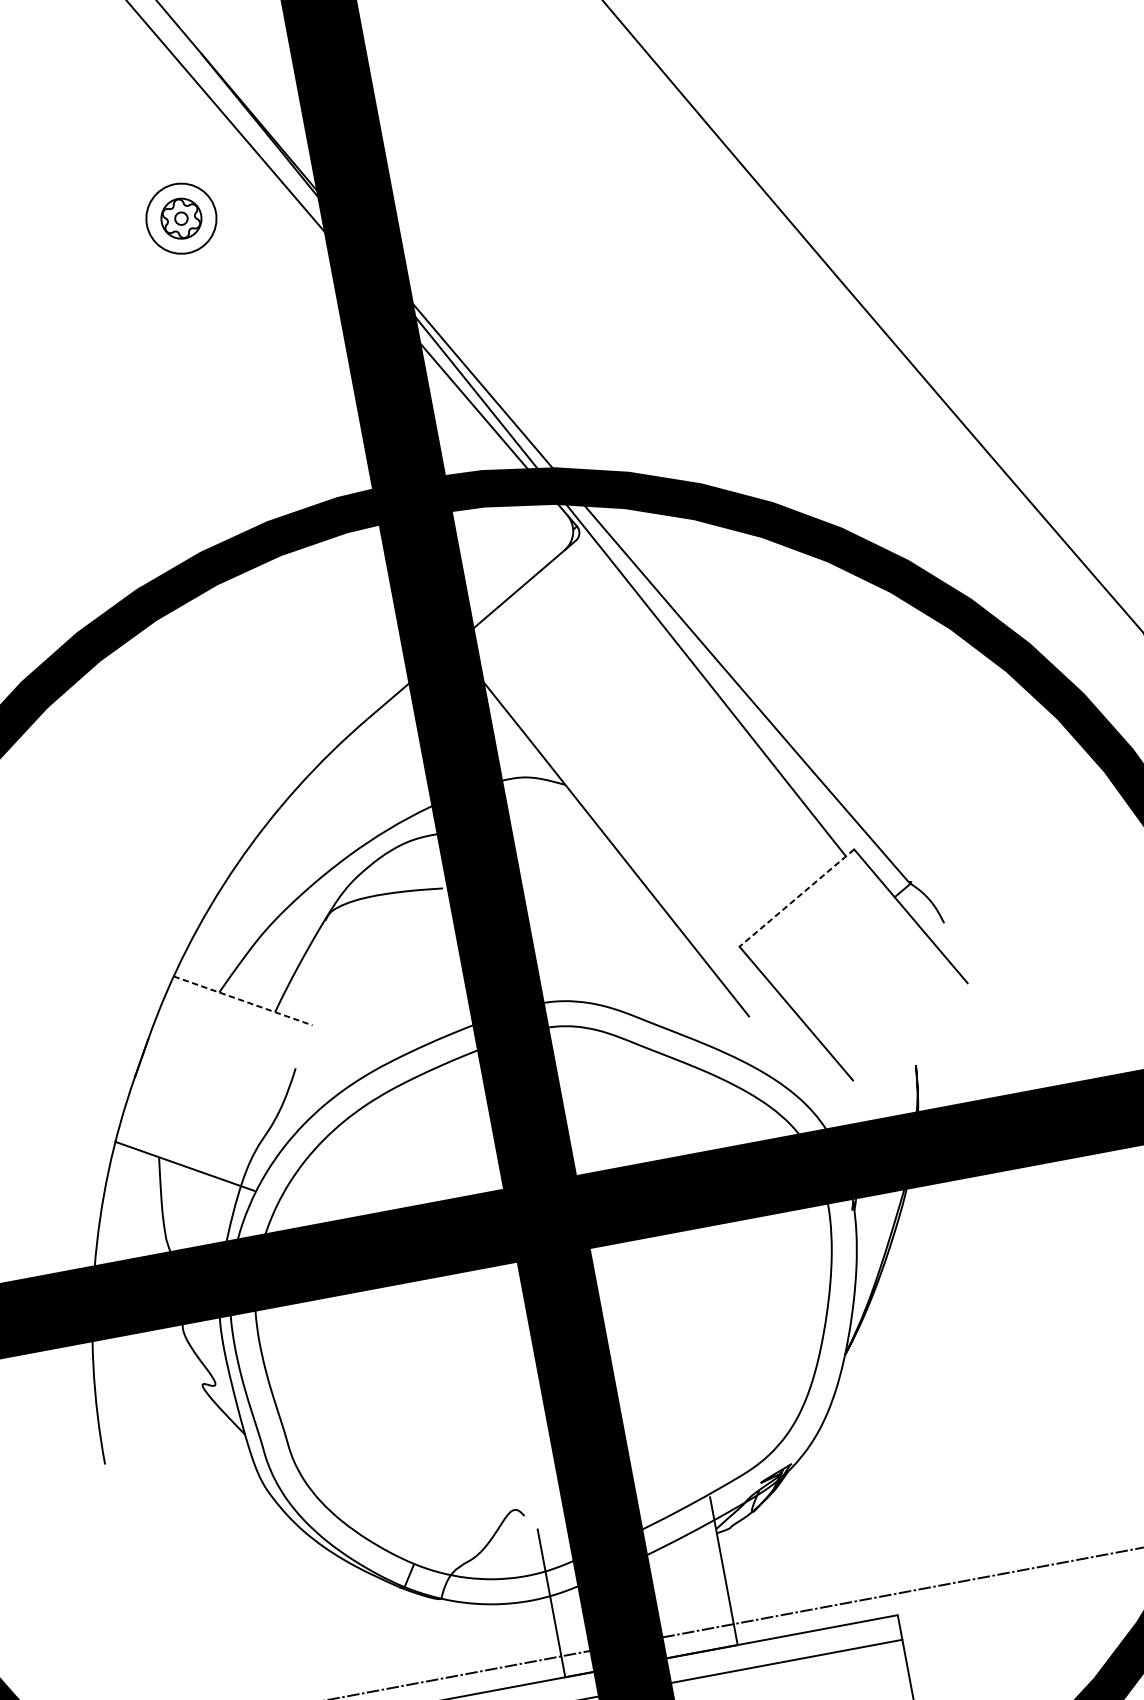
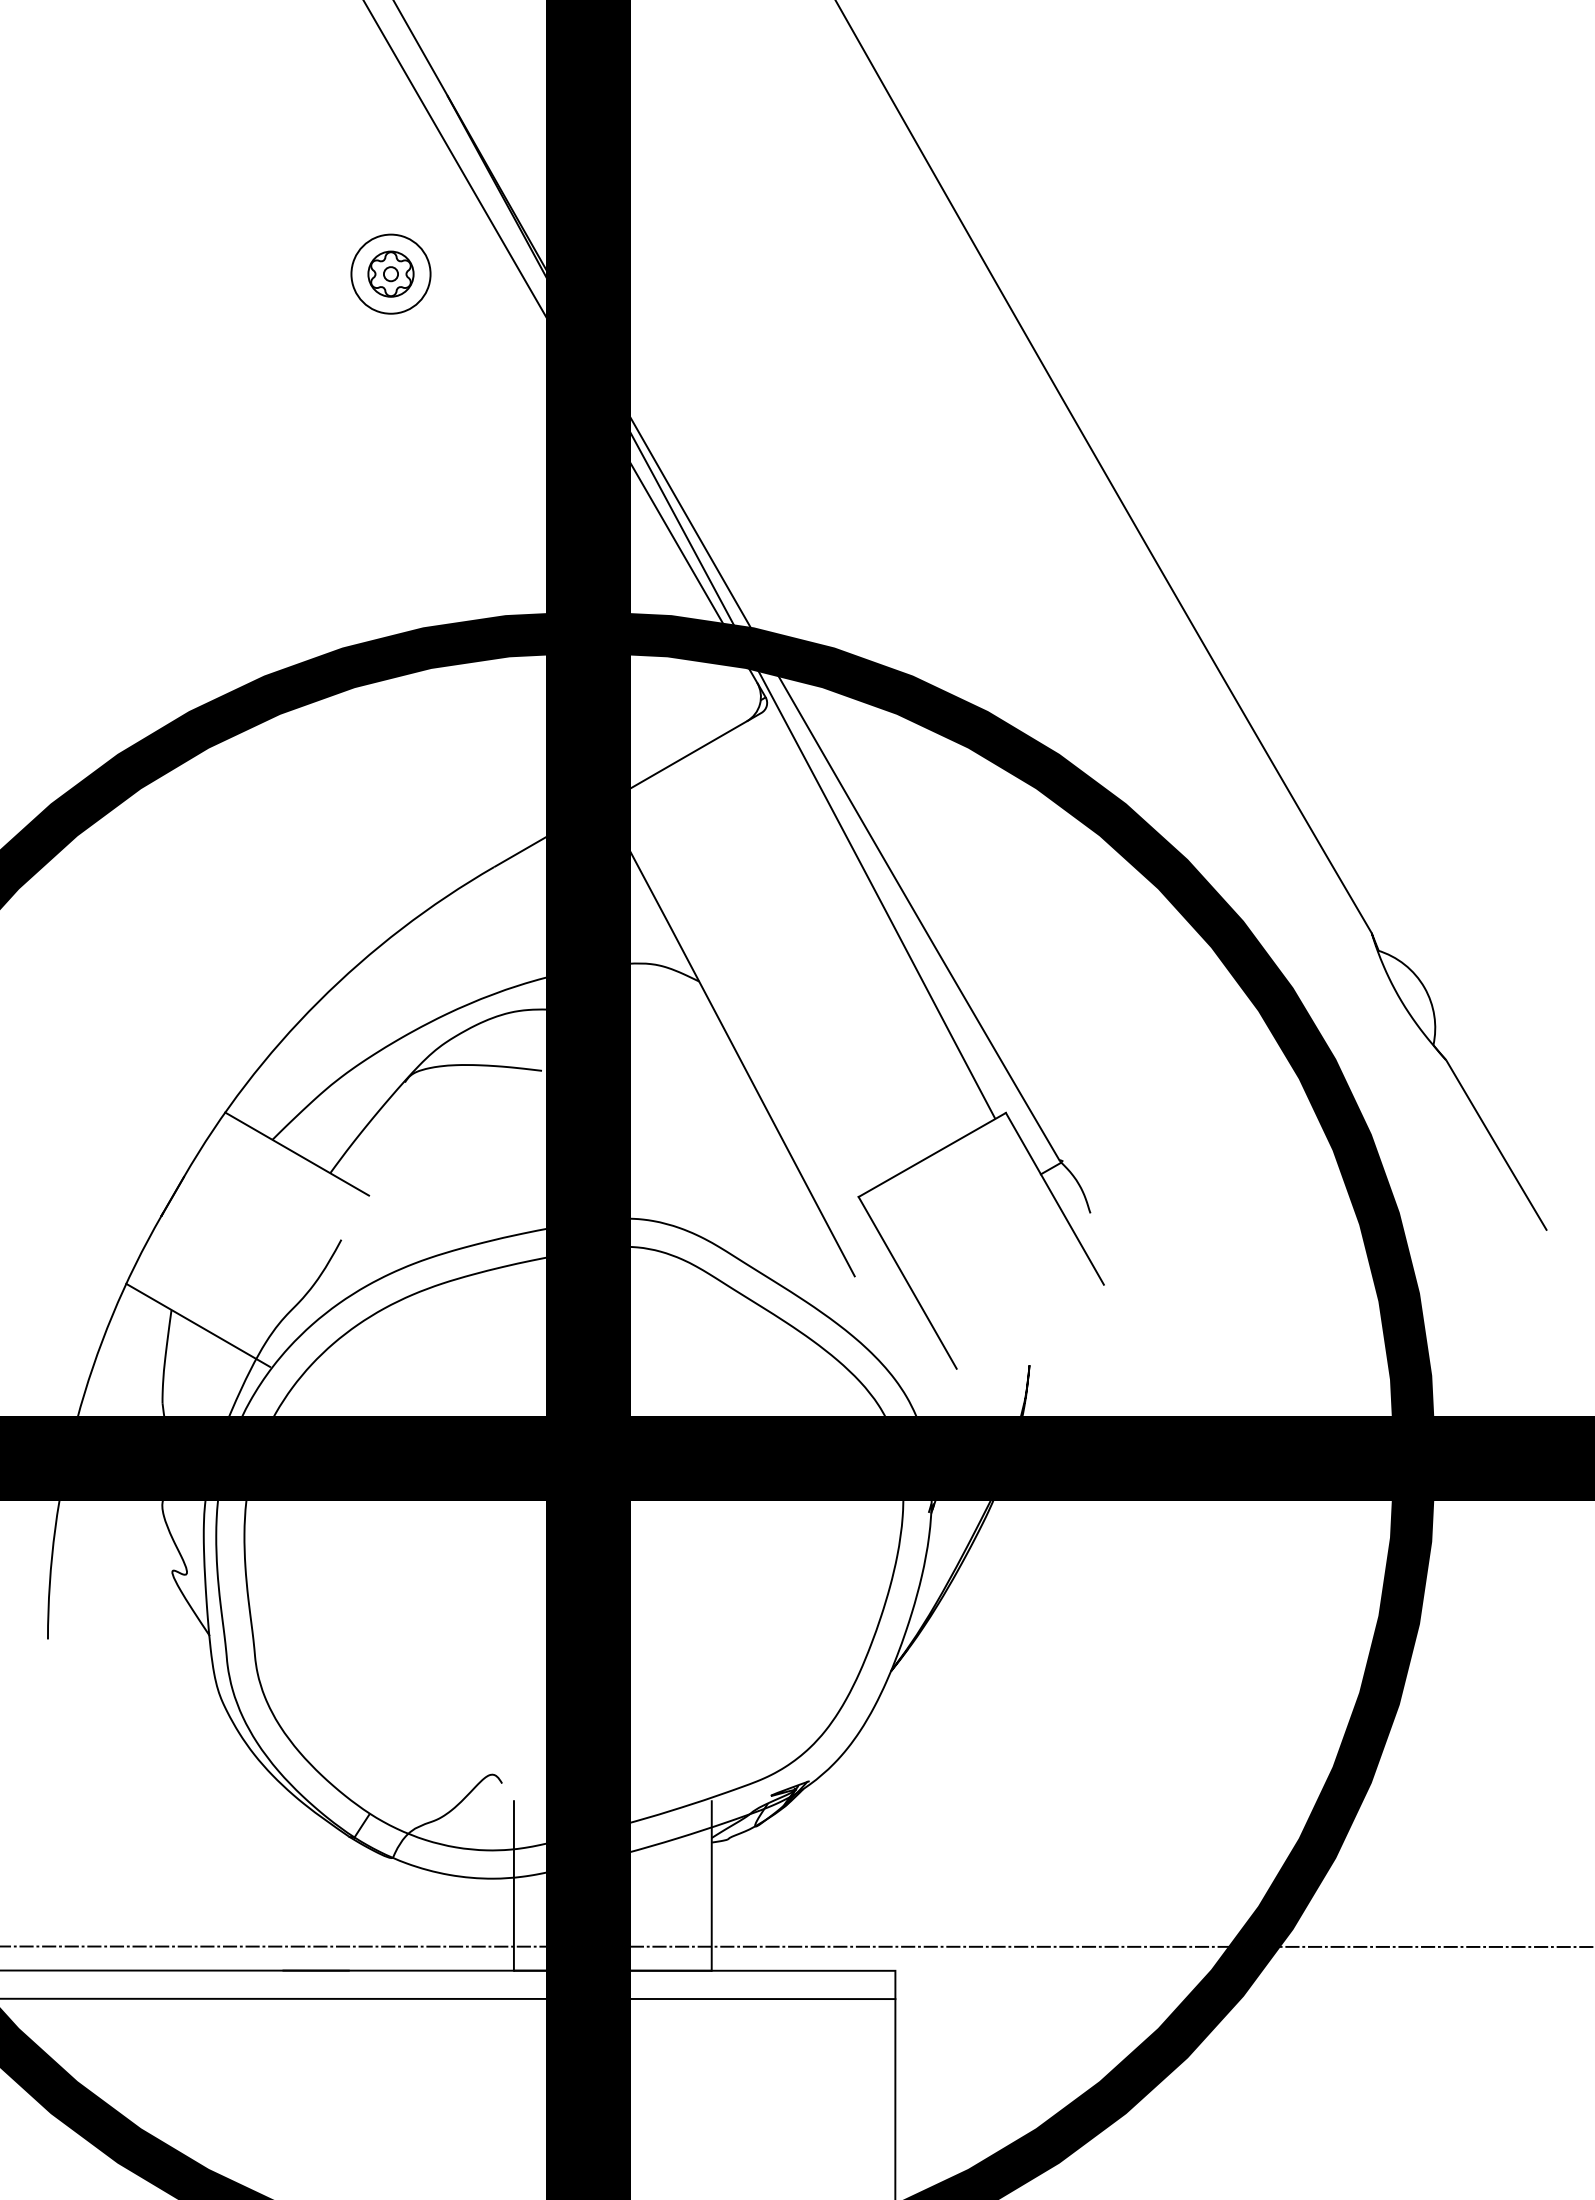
line: (796, 897) -> (932, 1154), dashed -> solid
line: (243, 1001) -> (297, 1154), dashed -> solid

